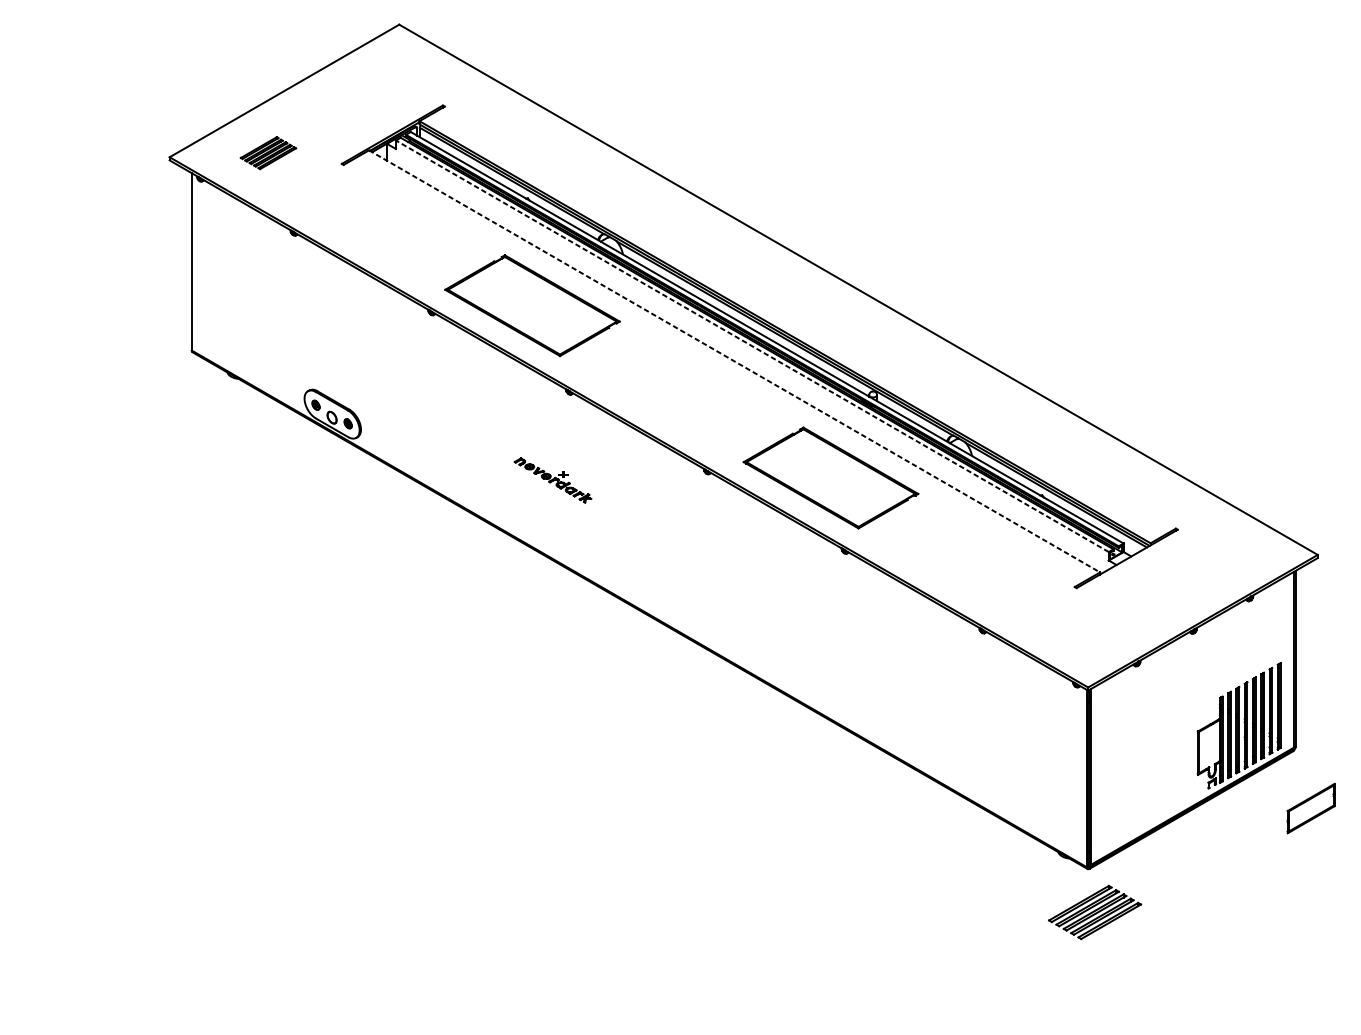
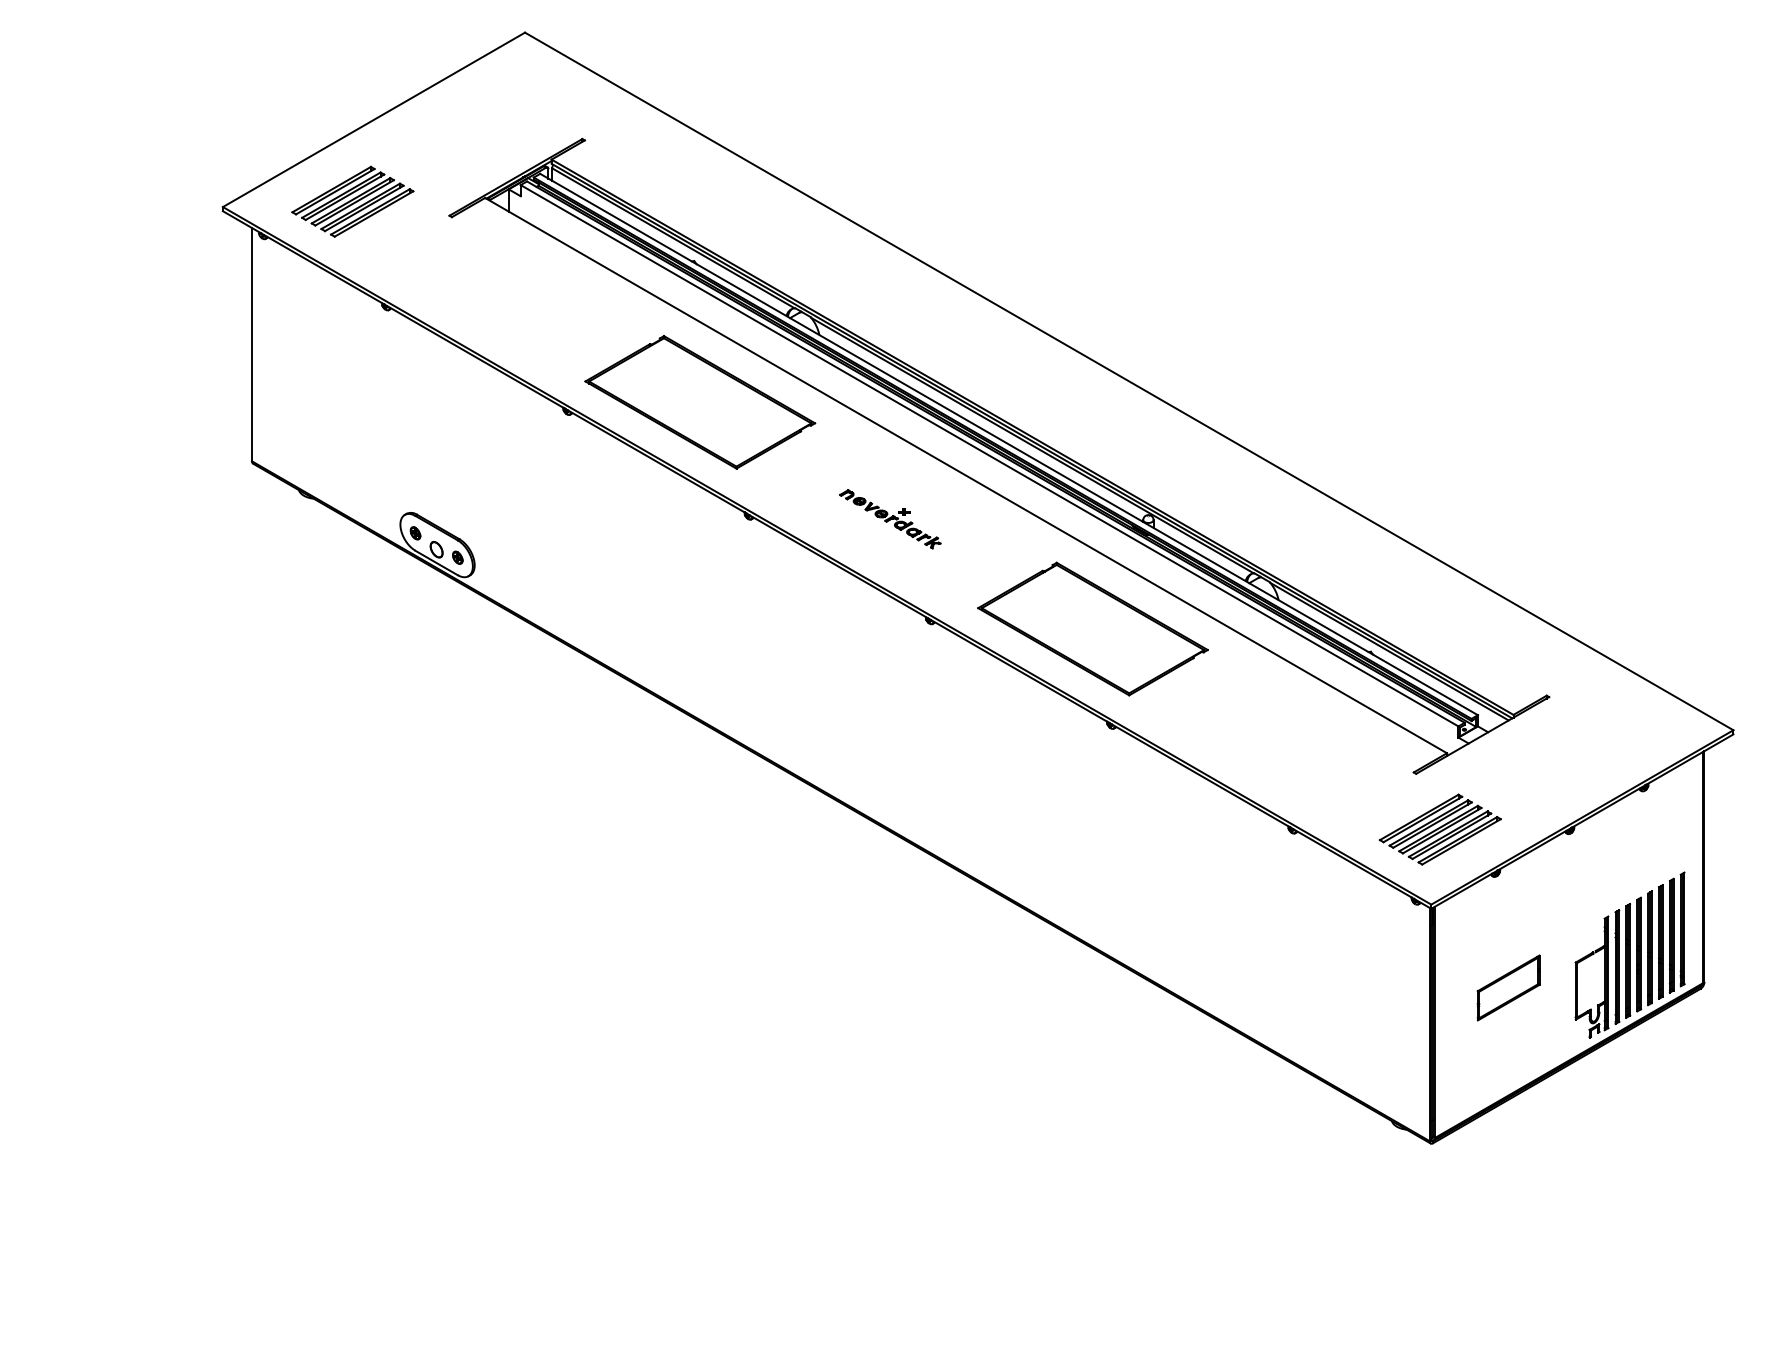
part: (268, 153) -> (352, 201), size x1.67
line: (752, 346) -> (989, 455), dashed -> solid
line: (734, 361) -> (966, 475), dashed -> solid
part: (553, 480) -> (890, 519), moved
part: (1311, 808) -> (1508, 987), moved
part: (1094, 912) -> (1439, 829), moved

